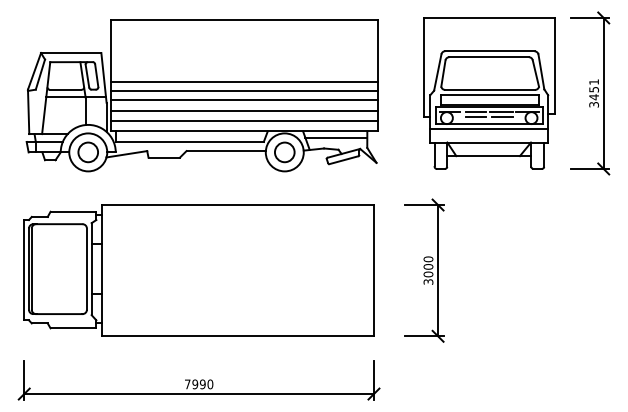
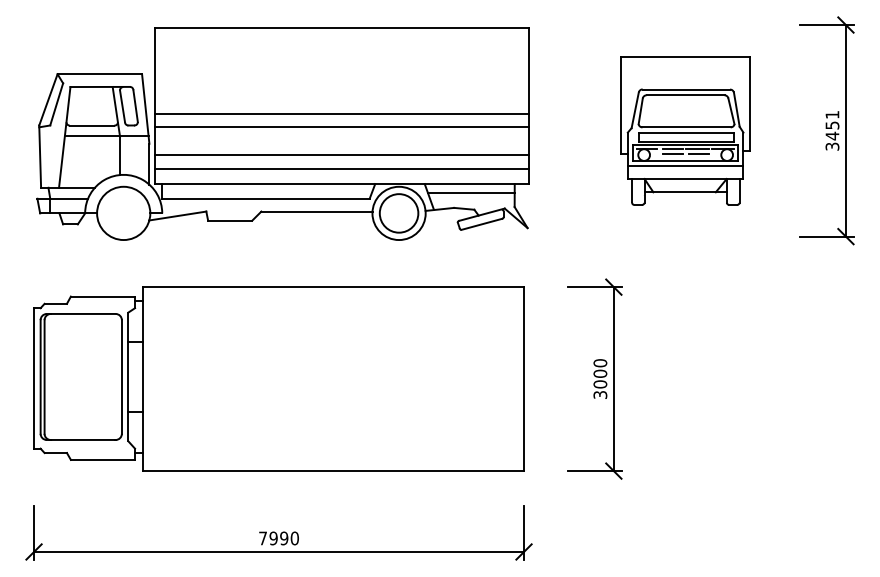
part: (489, 93) -> (685, 130), size x0.7
line: (243, 100) -> (341, 140), removed
circle: (88, 152) -> (123, 213), removed
circle: (284, 152) -> (398, 213), size x1.4

